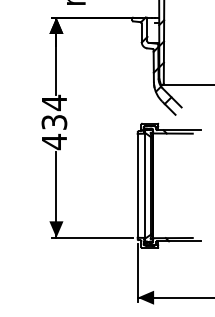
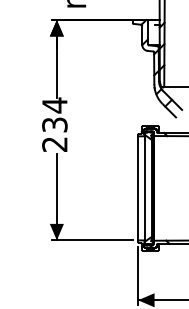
text: (53, 141) -> (53, 144), 434 -> 234

